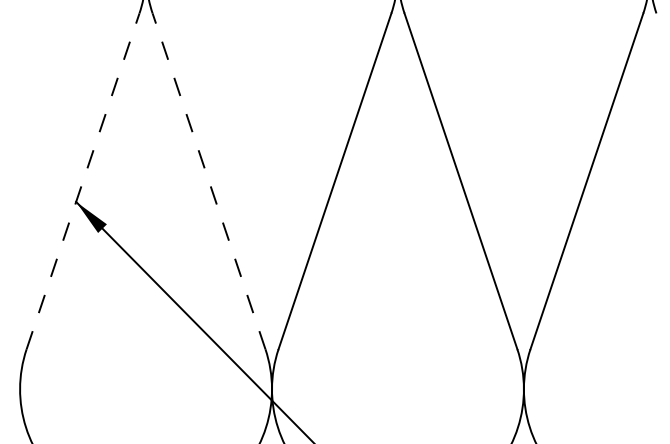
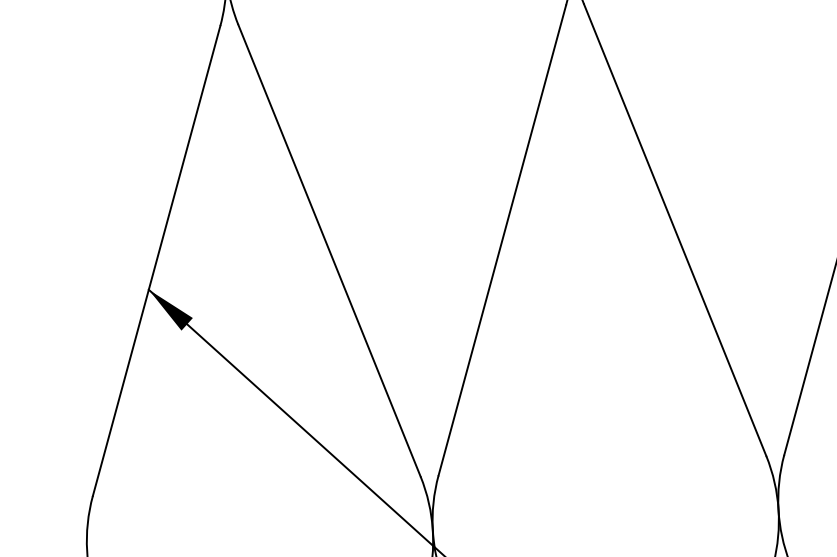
line: (83, 180) -> (157, 259), dashed -> solid
line: (208, 180) -> (328, 249), dashed -> solid

